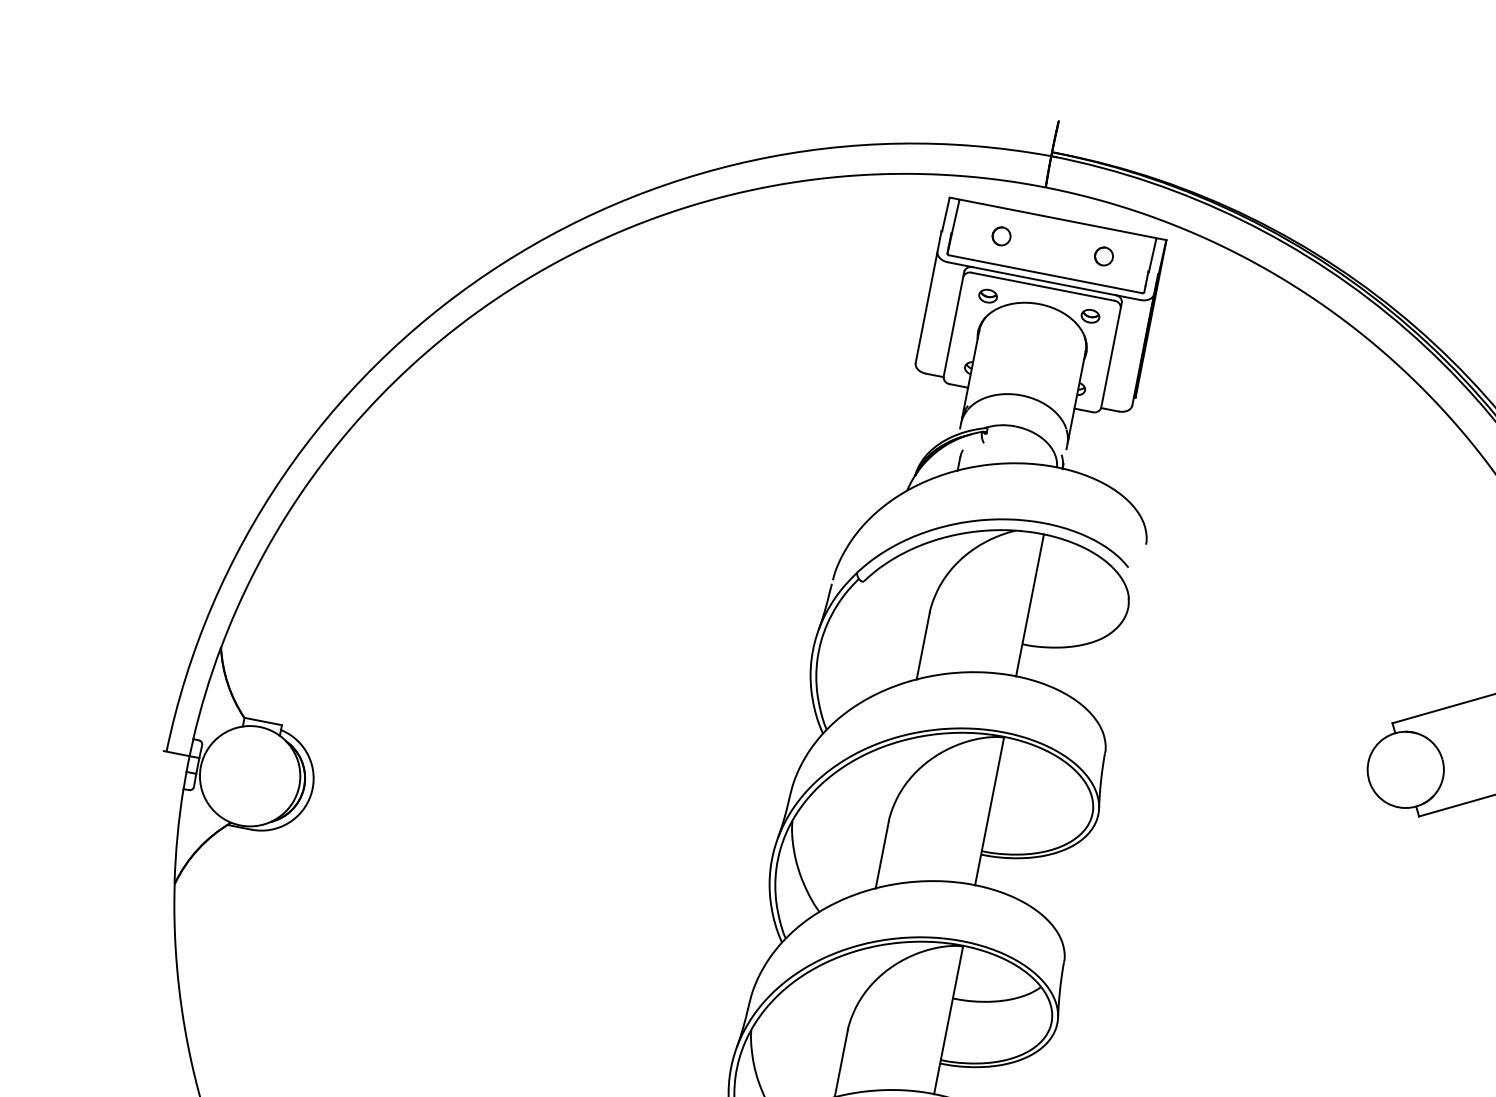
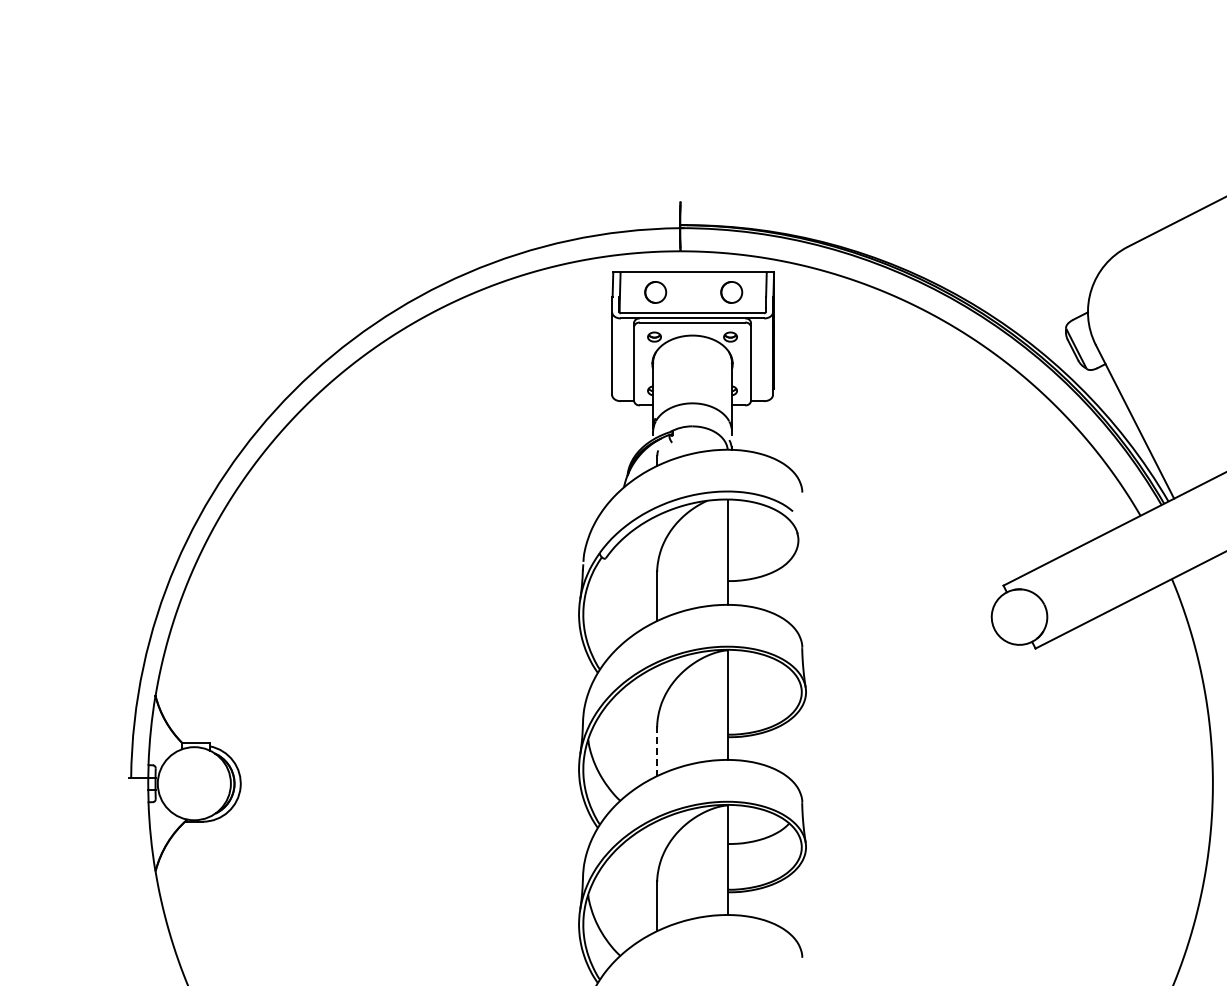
circle: (1001, 236) -> (655, 292), size x1.6
circle: (1103, 256) -> (731, 292), size x1.6
line: (882, 855) -> (657, 751), solid -> dashed

